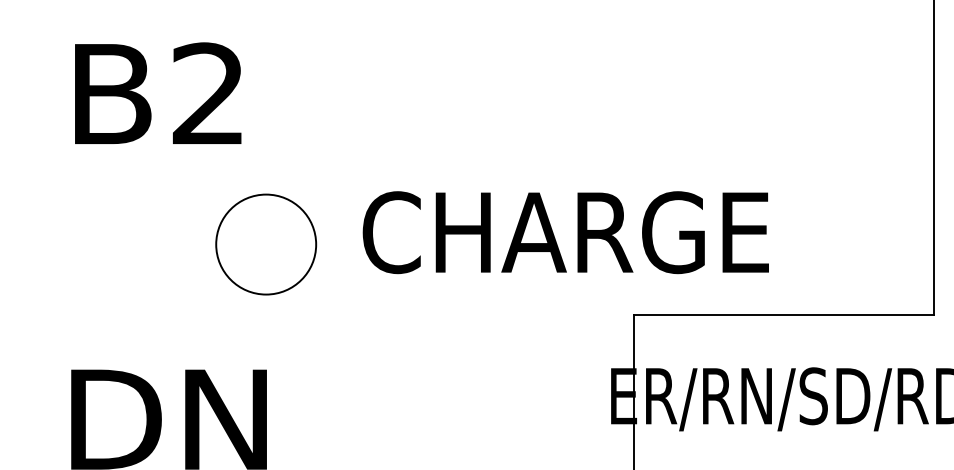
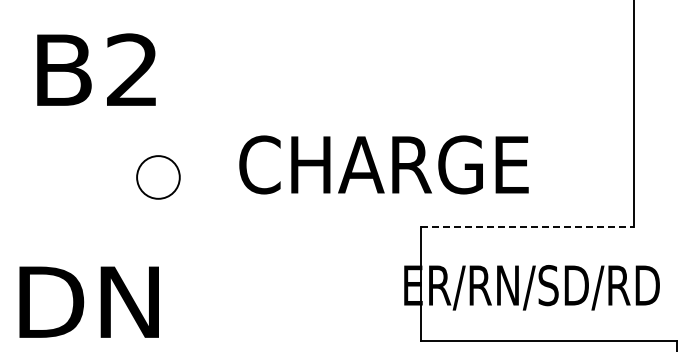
text: (158, 93) -> (96, 69), moved
text: (565, 231) -> (383, 164), moved
circle: (266, 244) -> (158, 177), size x0.6
line: (784, 314) -> (527, 227), solid -> dashed

